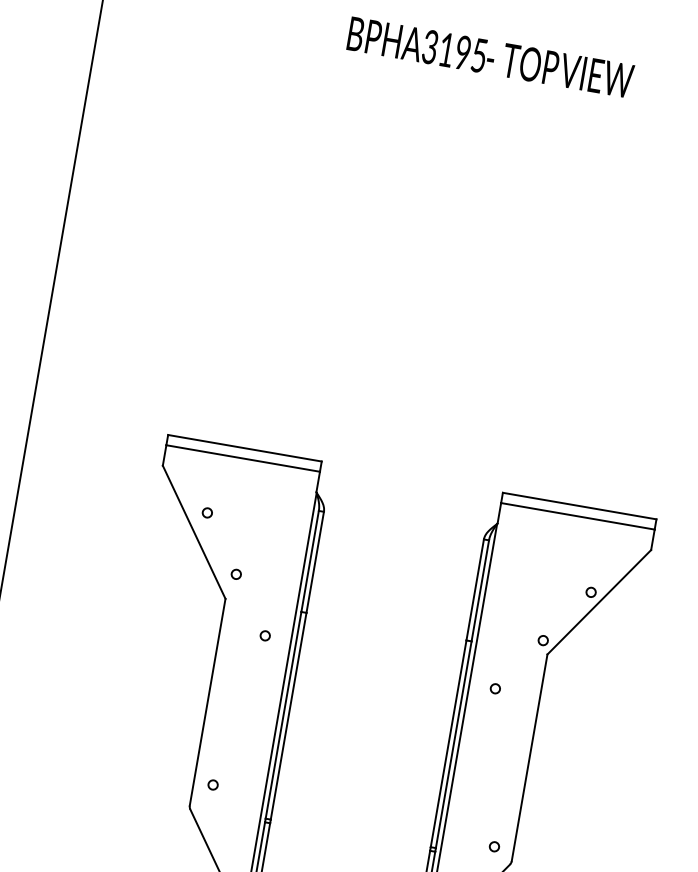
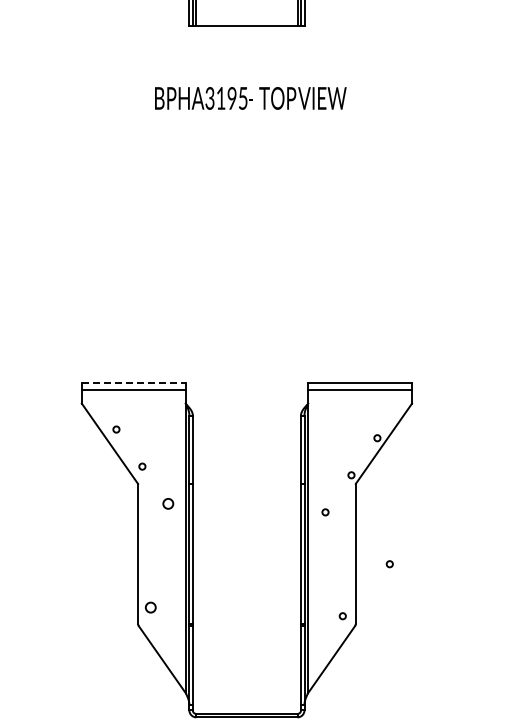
line: (244, 447) -> (133, 382), solid -> dashed
circle: (265, 635) -> (168, 503), size x1.6
circle: (576, 782) -> (389, 564), added
circle: (213, 785) -> (151, 607), size x1.6

